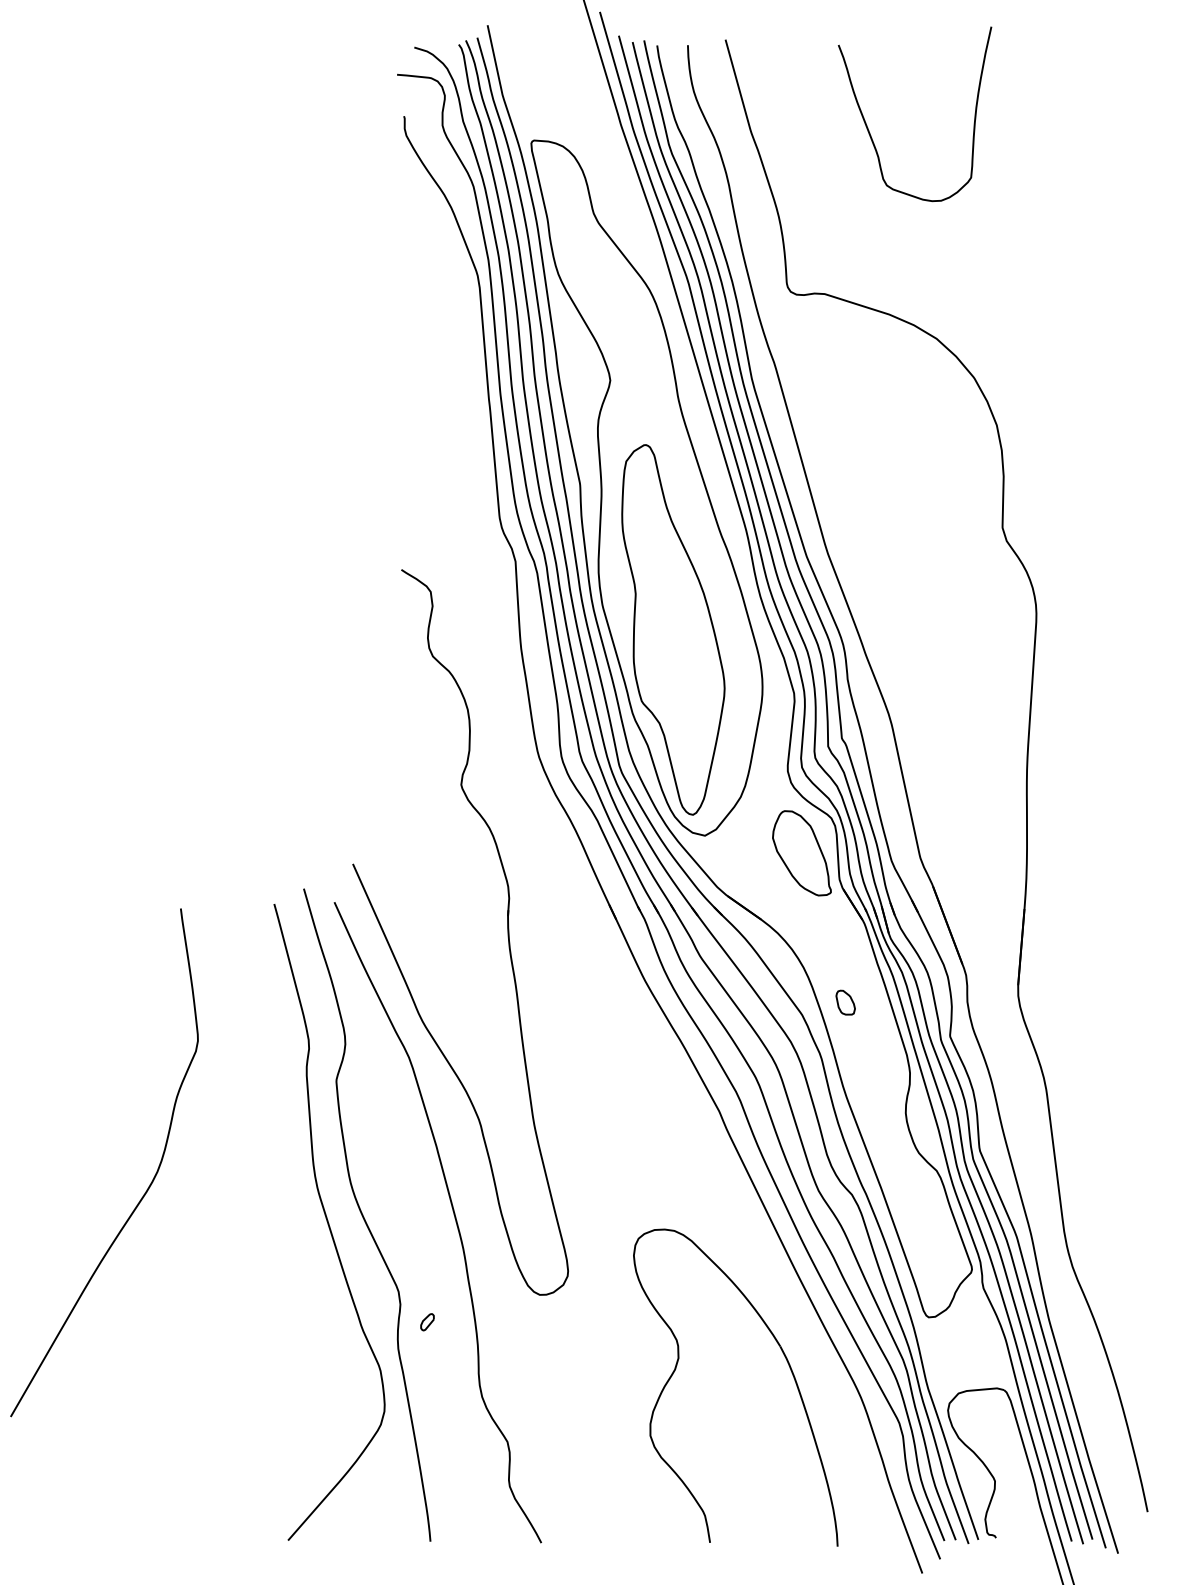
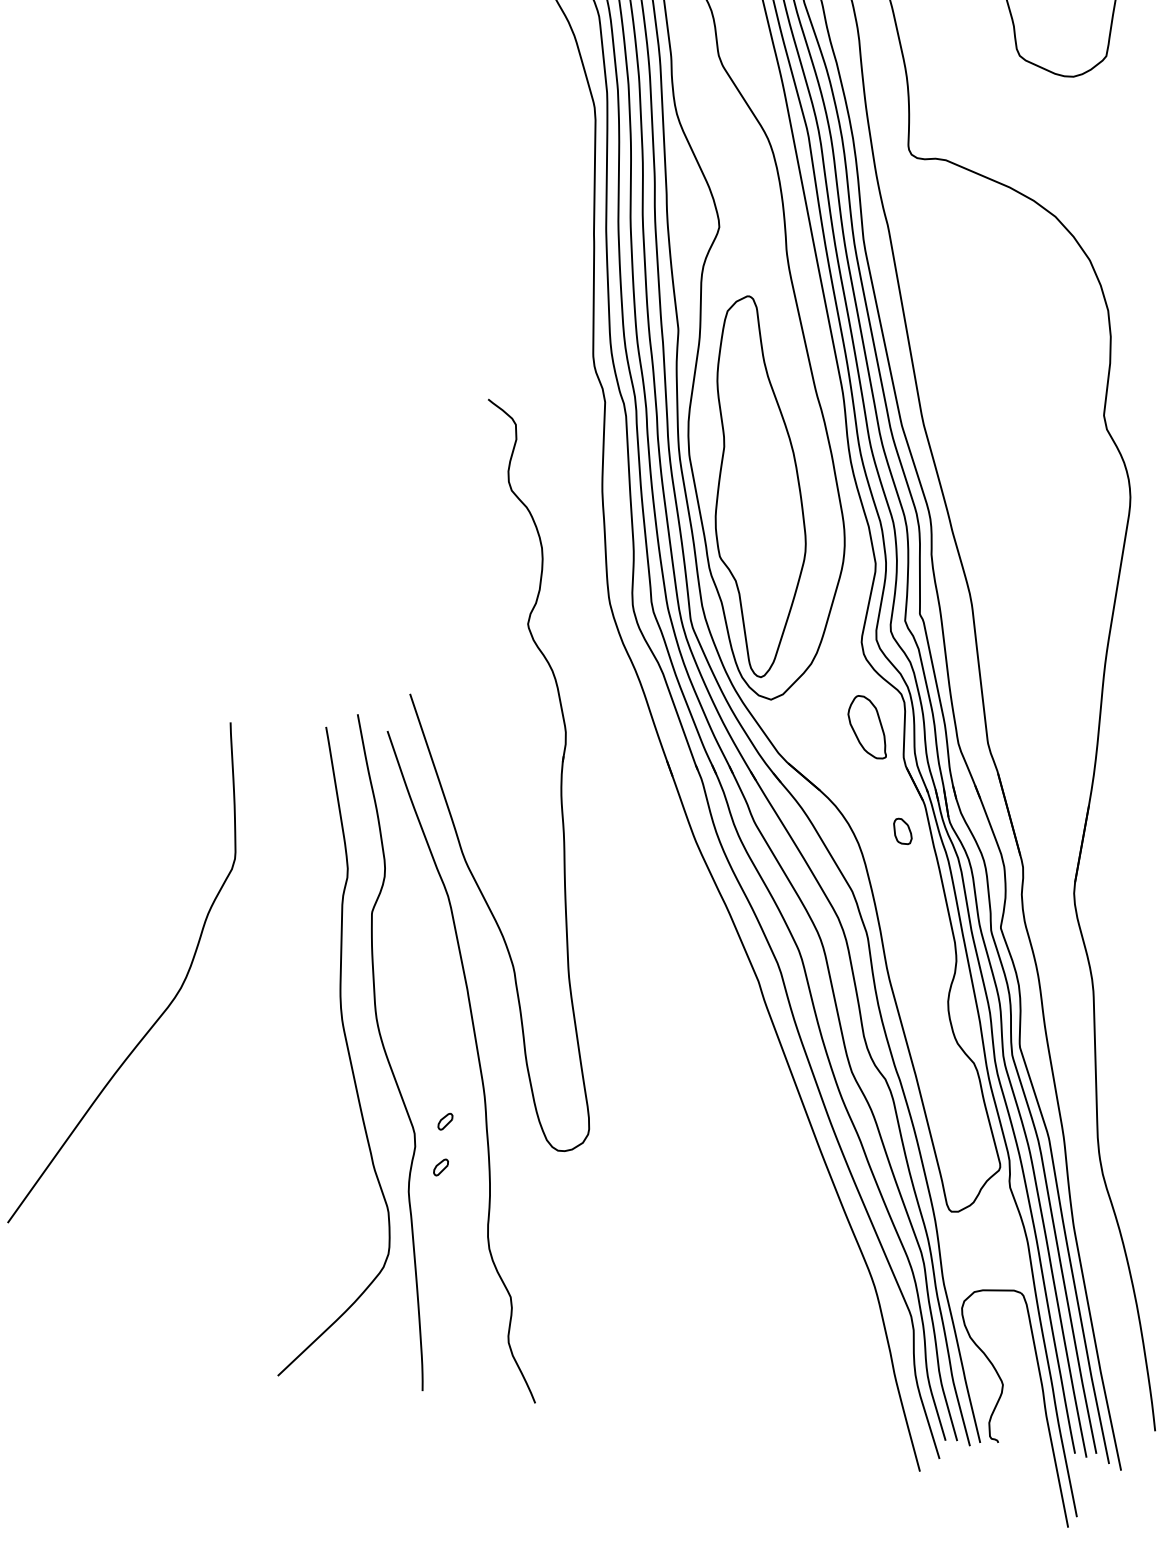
part: (801, 853) -> (867, 727), size x0.7
part: (845, 1002) -> (902, 831), moved
part: (427, 1277) -> (445, 1121), added
part: (786, 1361) -> (802, 1242), removed

